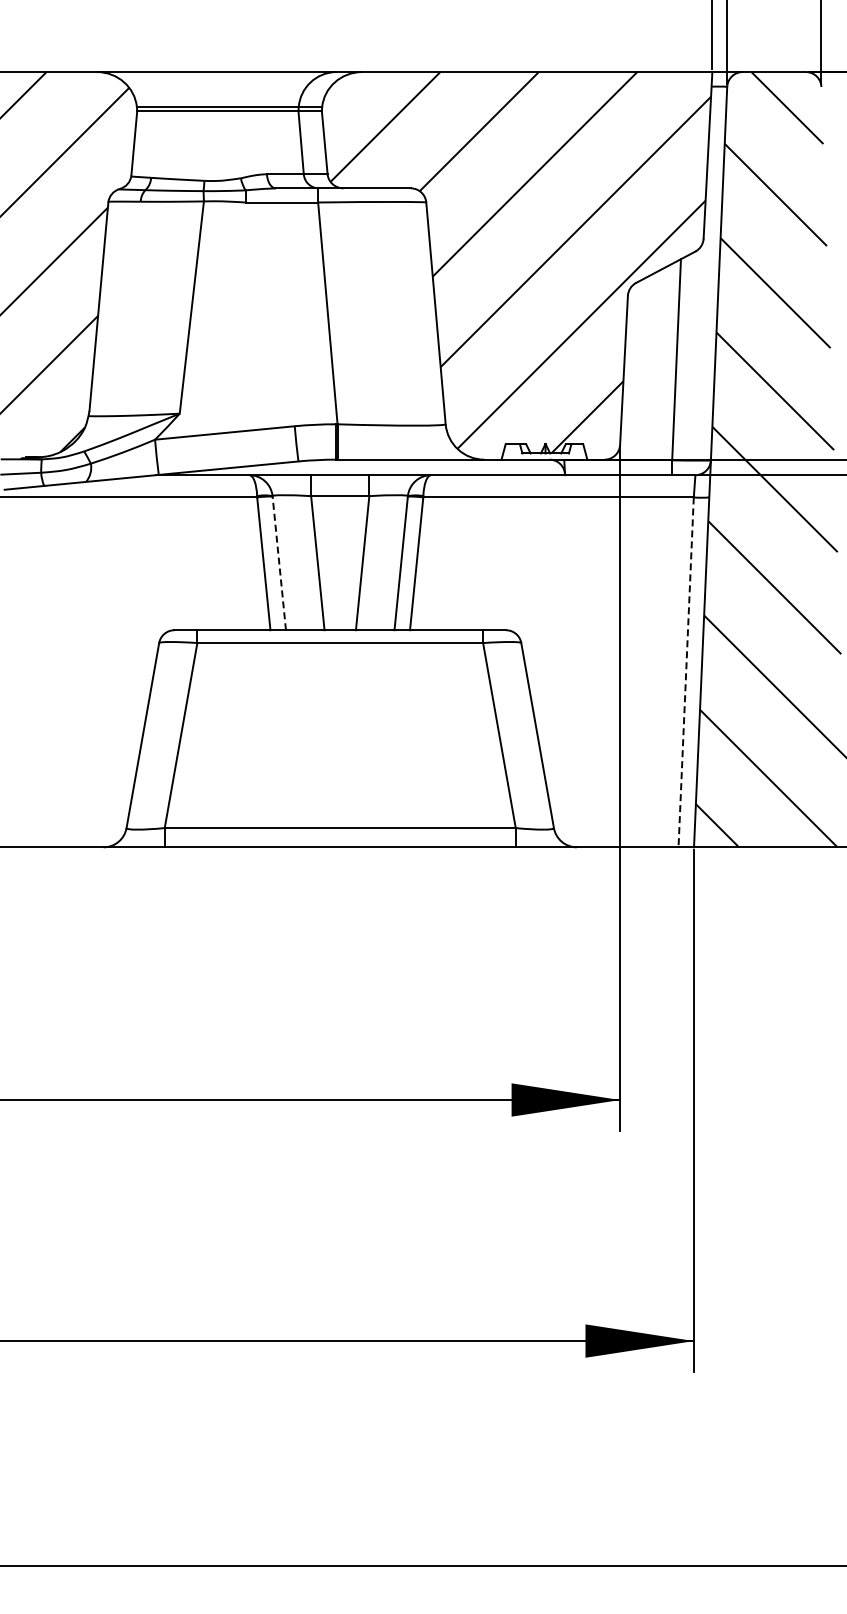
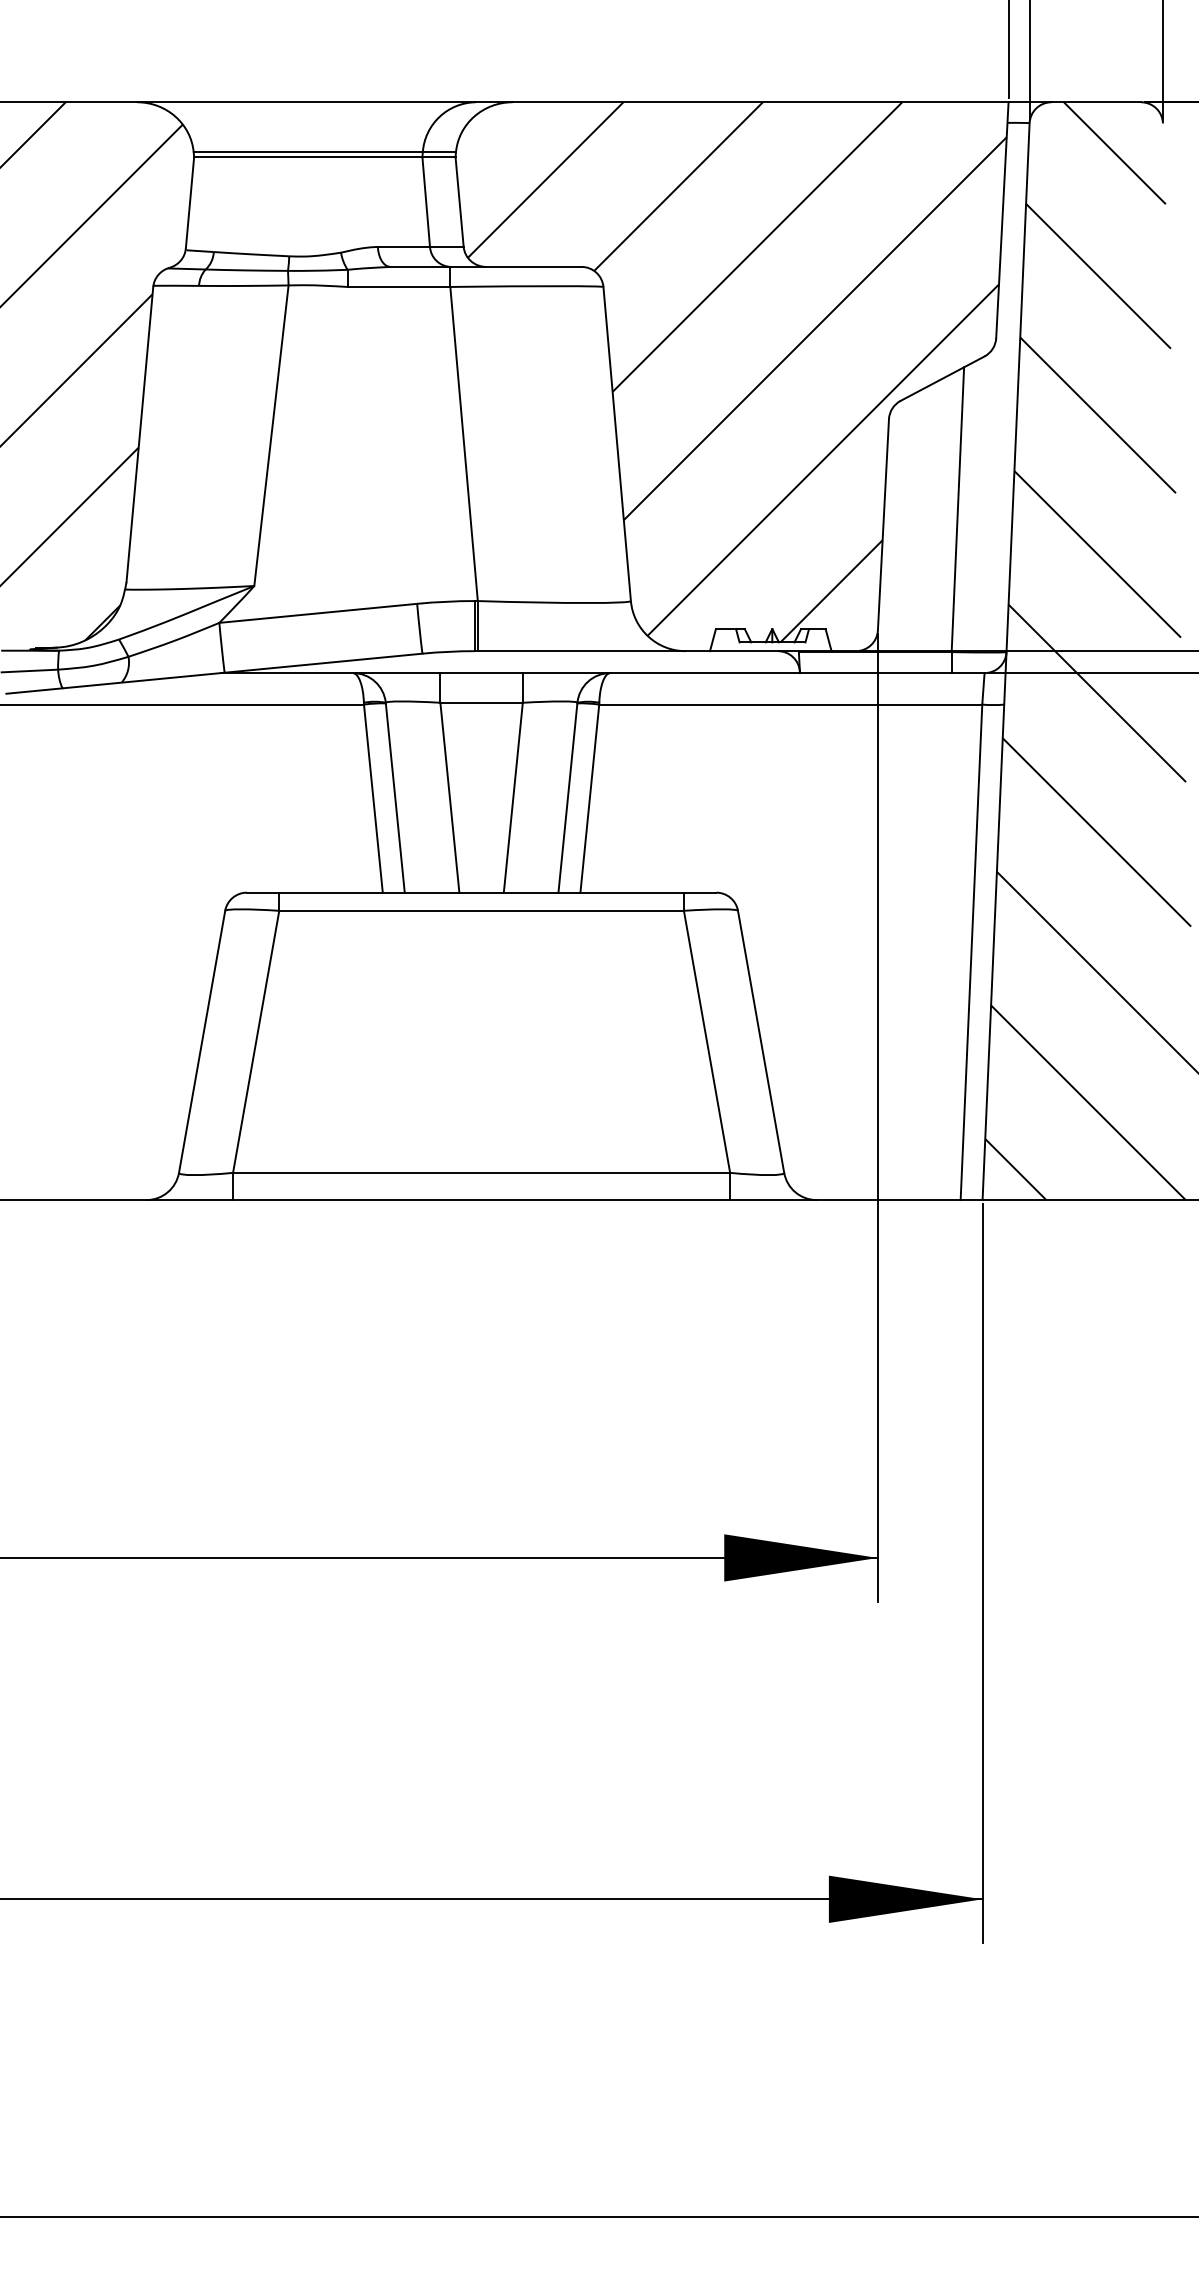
line: (279, 562) -> (395, 796), dashed -> solid
line: (686, 672) -> (971, 952), dashed -> solid

